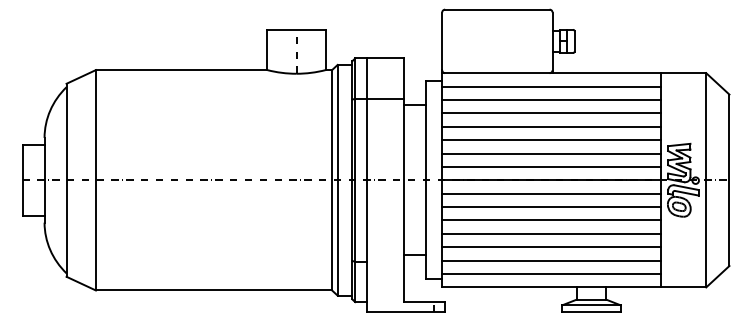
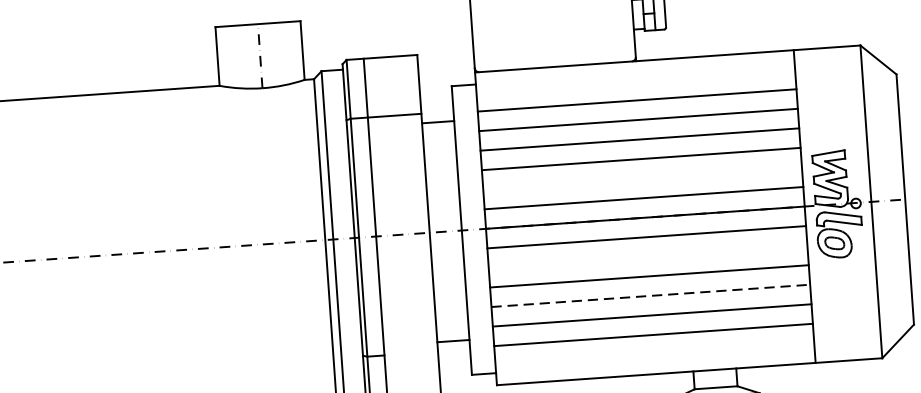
line: (551, 86) -> (635, 80), removed
line: (551, 153) -> (642, 178), removed
line: (551, 207) -> (648, 257), removed
line: (551, 233) -> (650, 295), solid -> dashed
line: (551, 274) -> (655, 355), removed

